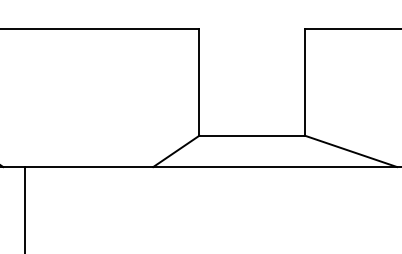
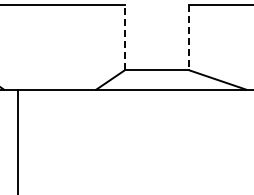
line: (199, 82) -> (124, 37), solid -> dashed
line: (304, 82) -> (189, 37), solid -> dashed

